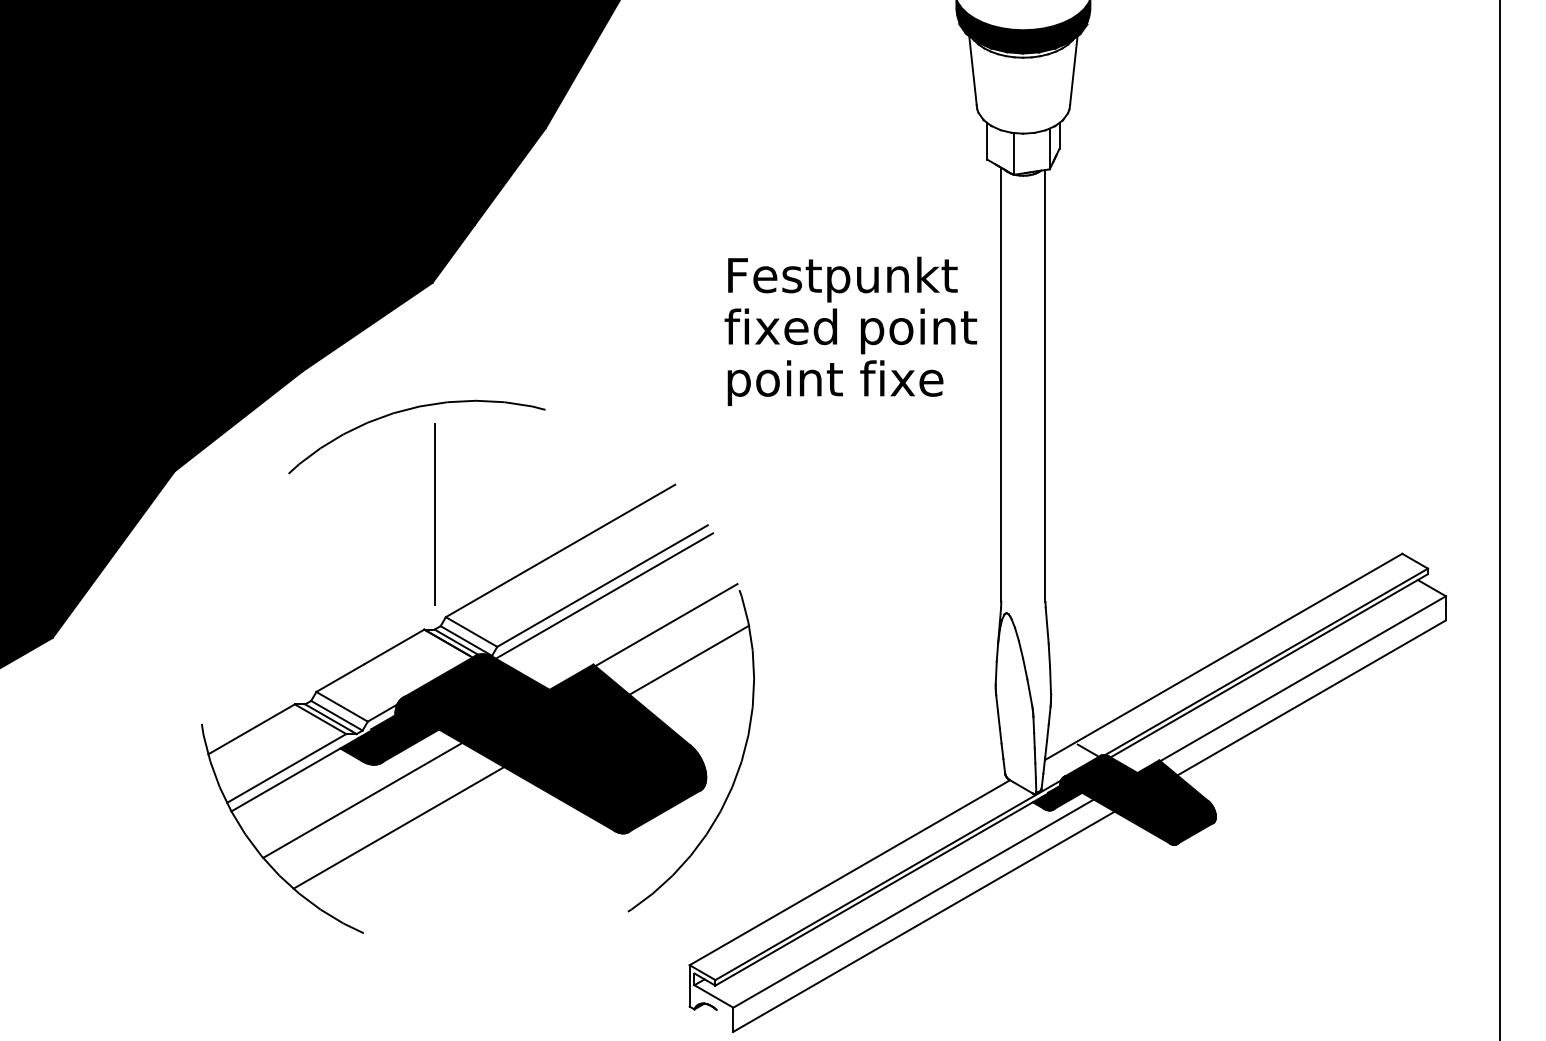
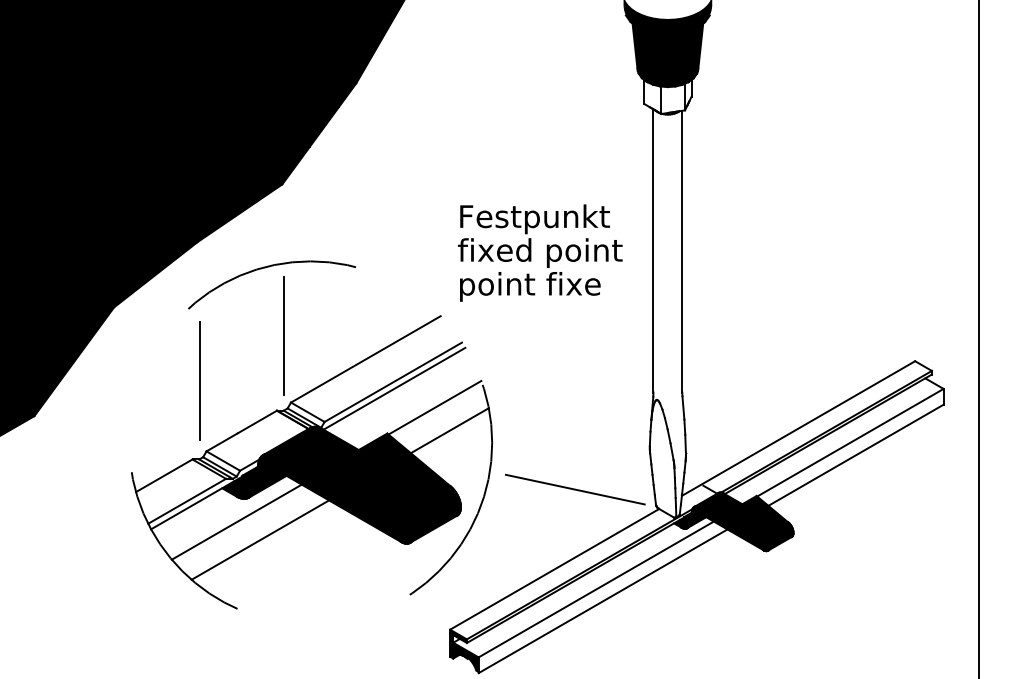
fill: (1022, 85) -> (667, 55), added
text: (851, 330) -> (540, 252), moved
line: (305, 583) -> (199, 380), added
line: (881, 750) -> (575, 489), added
fill: (711, 998) -> (464, 651), added

